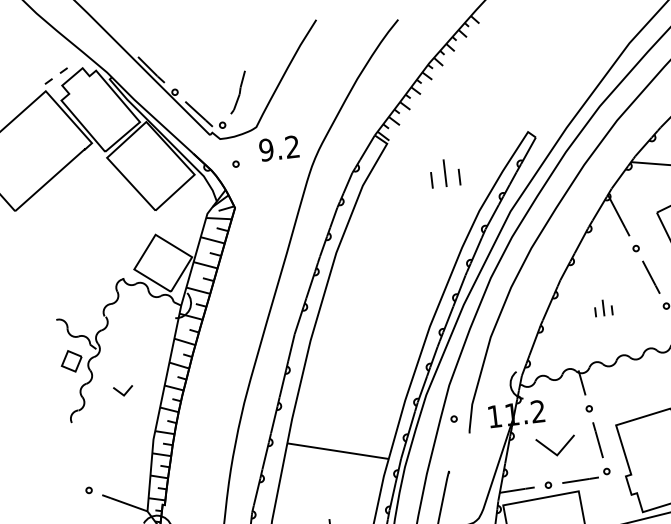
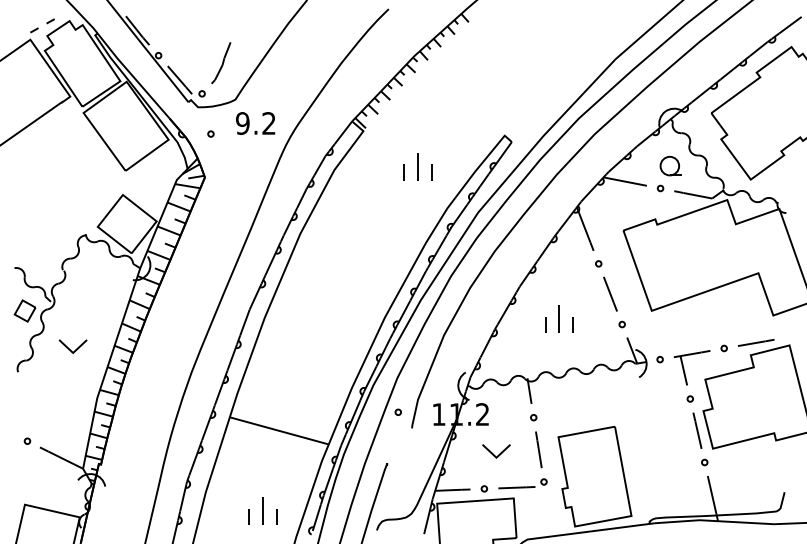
part: (603, 307) -> (559, 318), size x1.67
part: (122, 391) -> (72, 346), size x1.43
part: (556, 446) -> (496, 451), size x0.71

